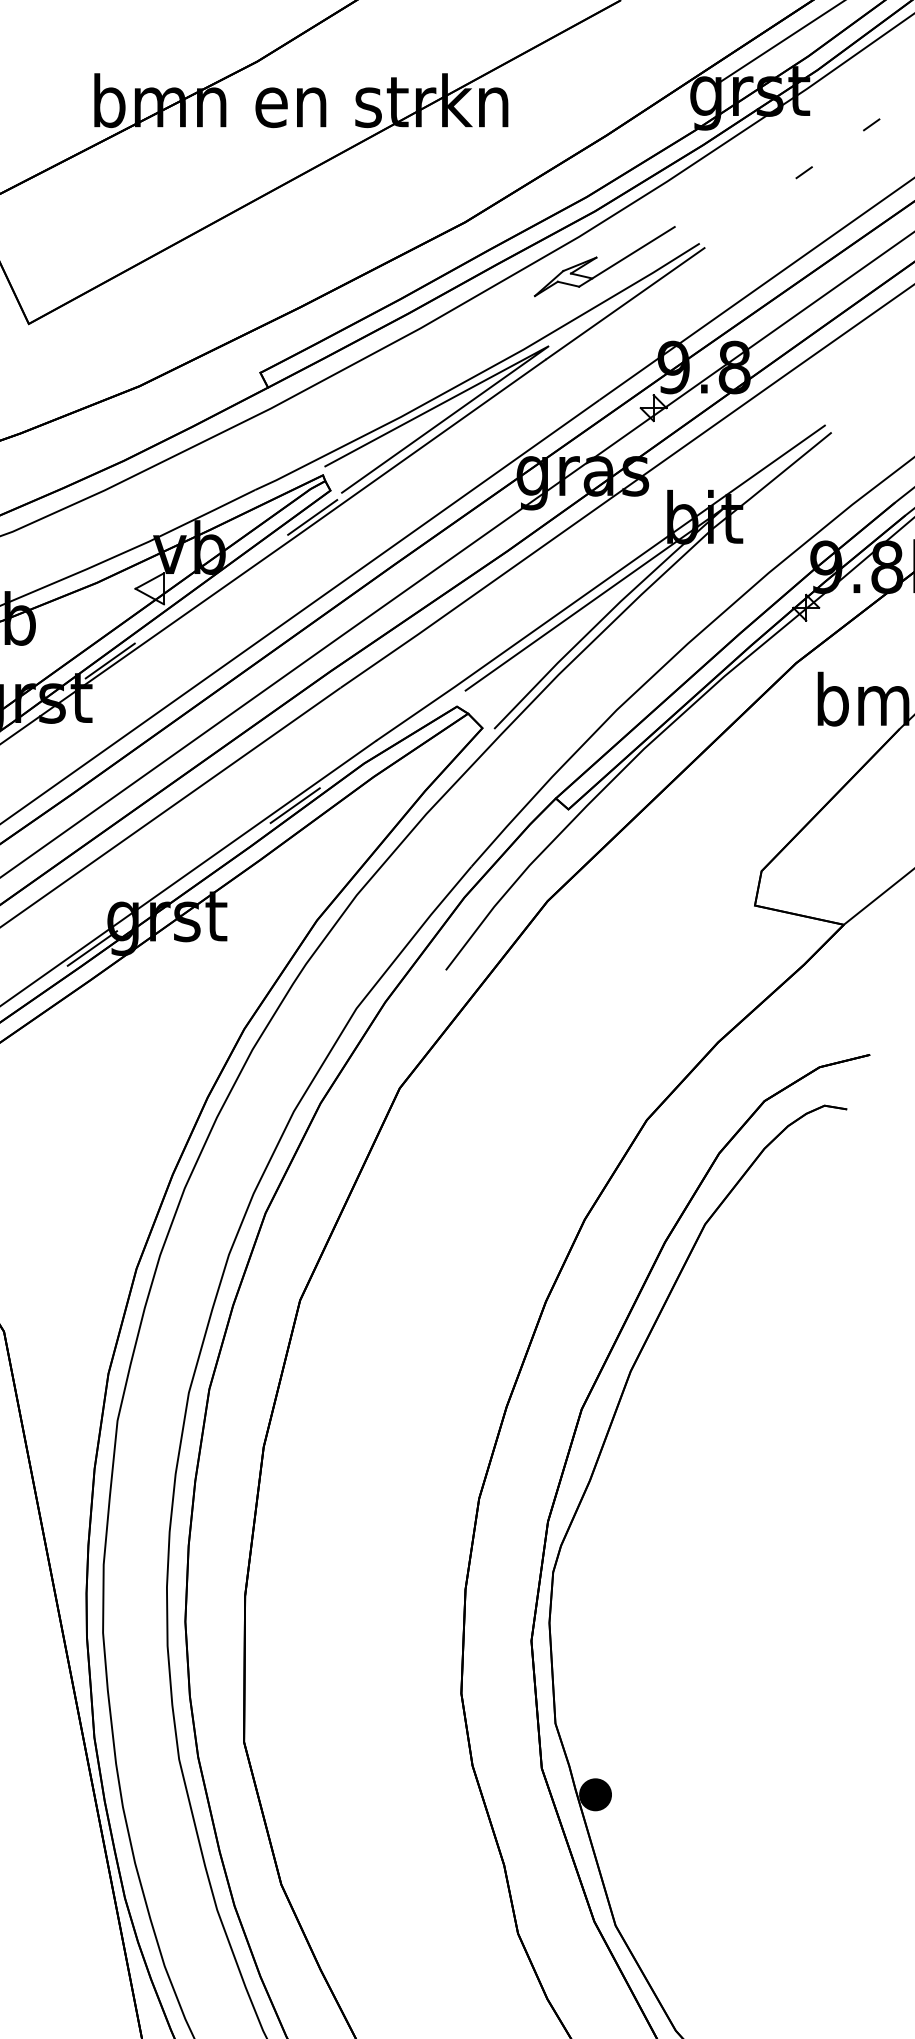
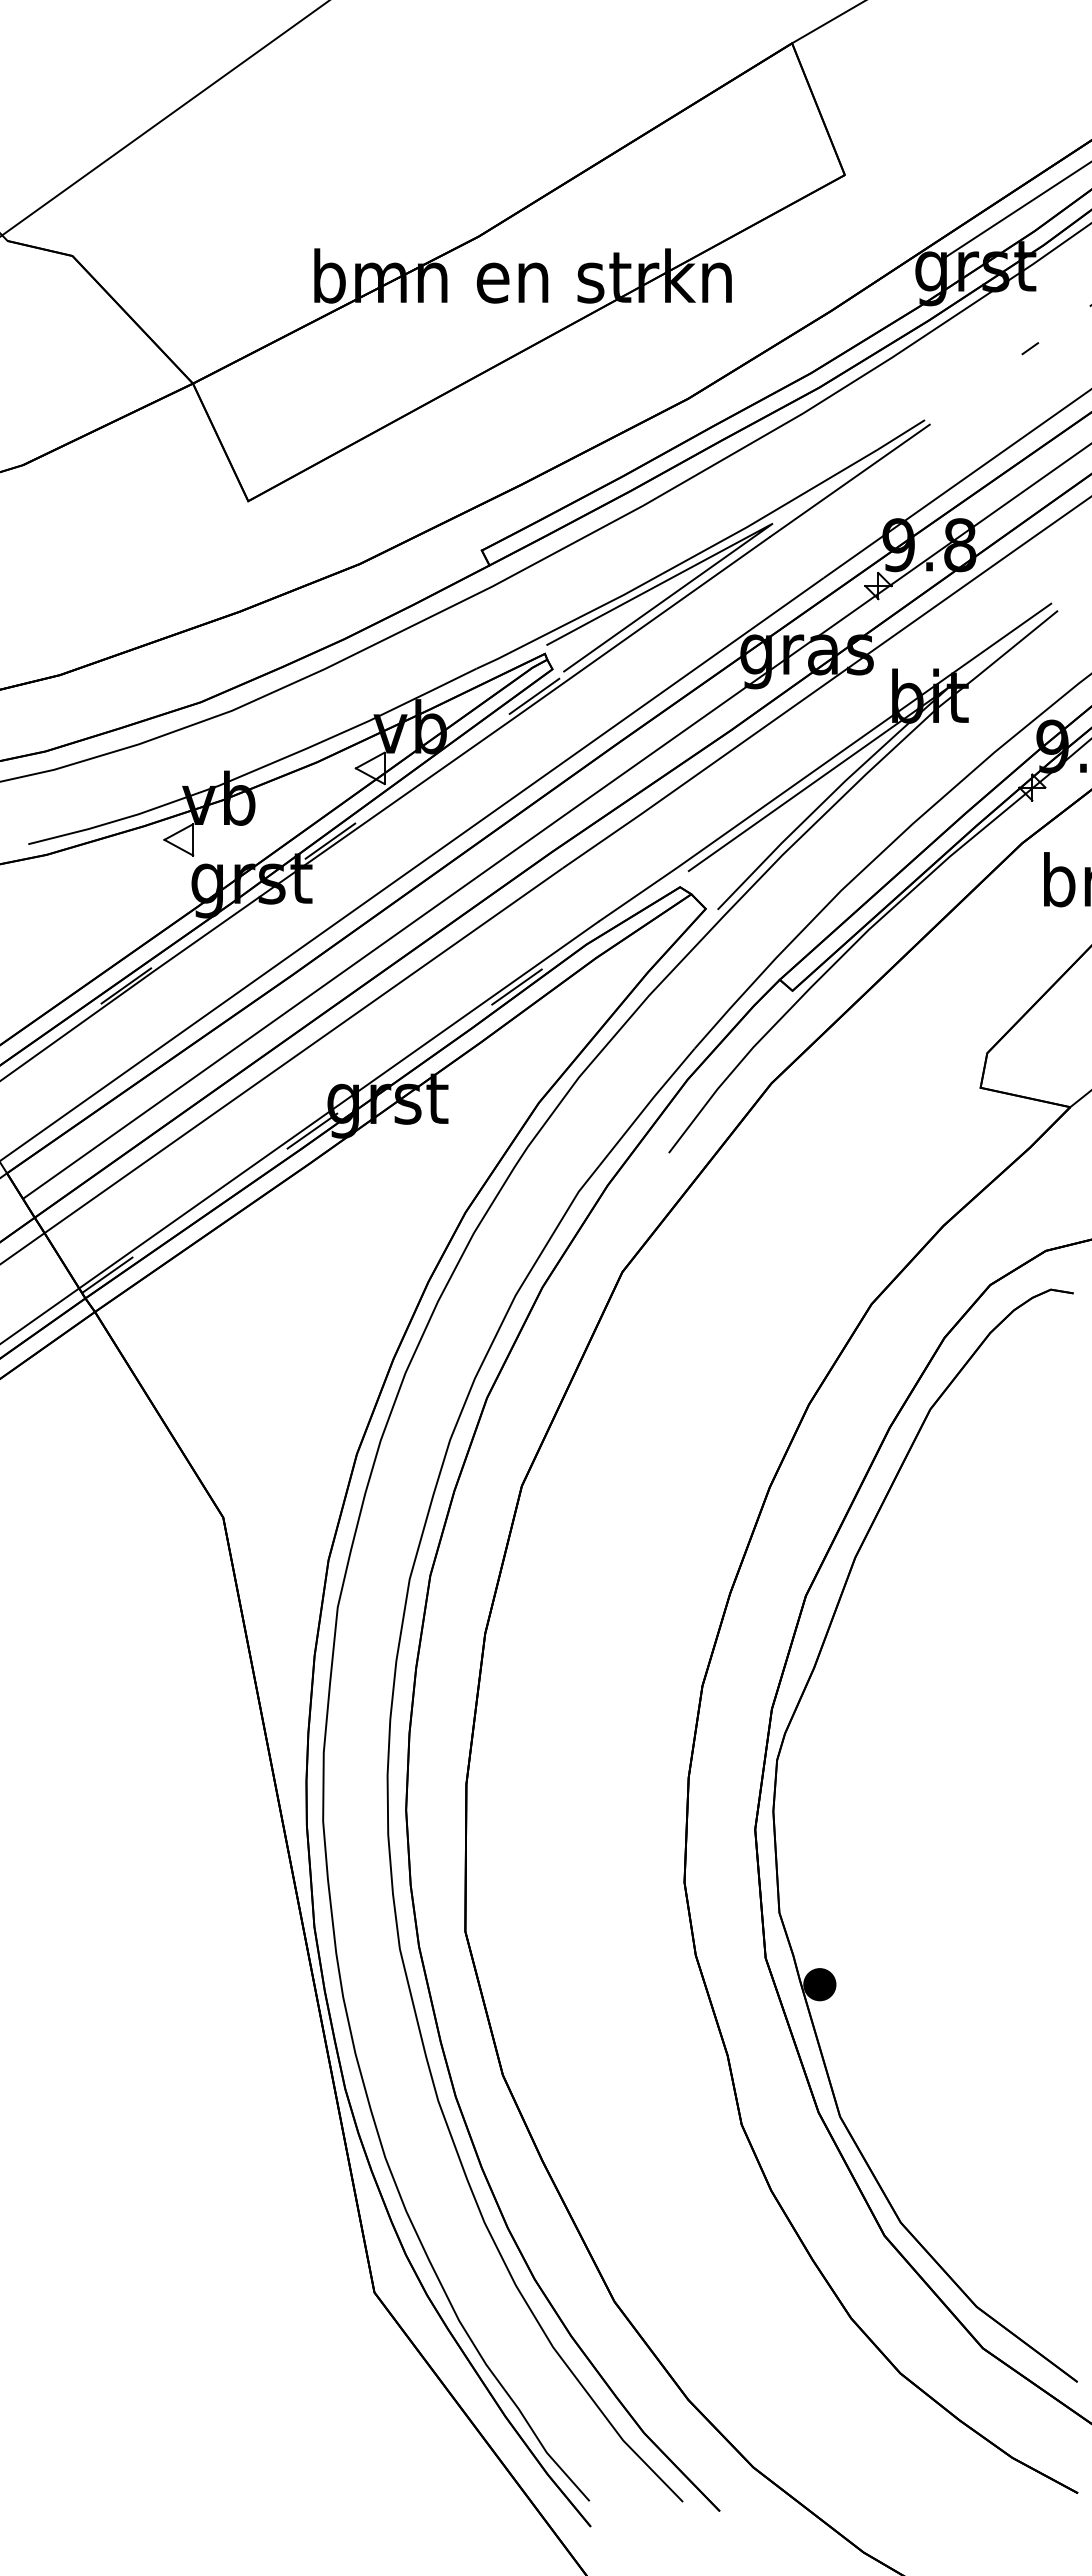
part: (609, 266) -> (833, 443), removed

